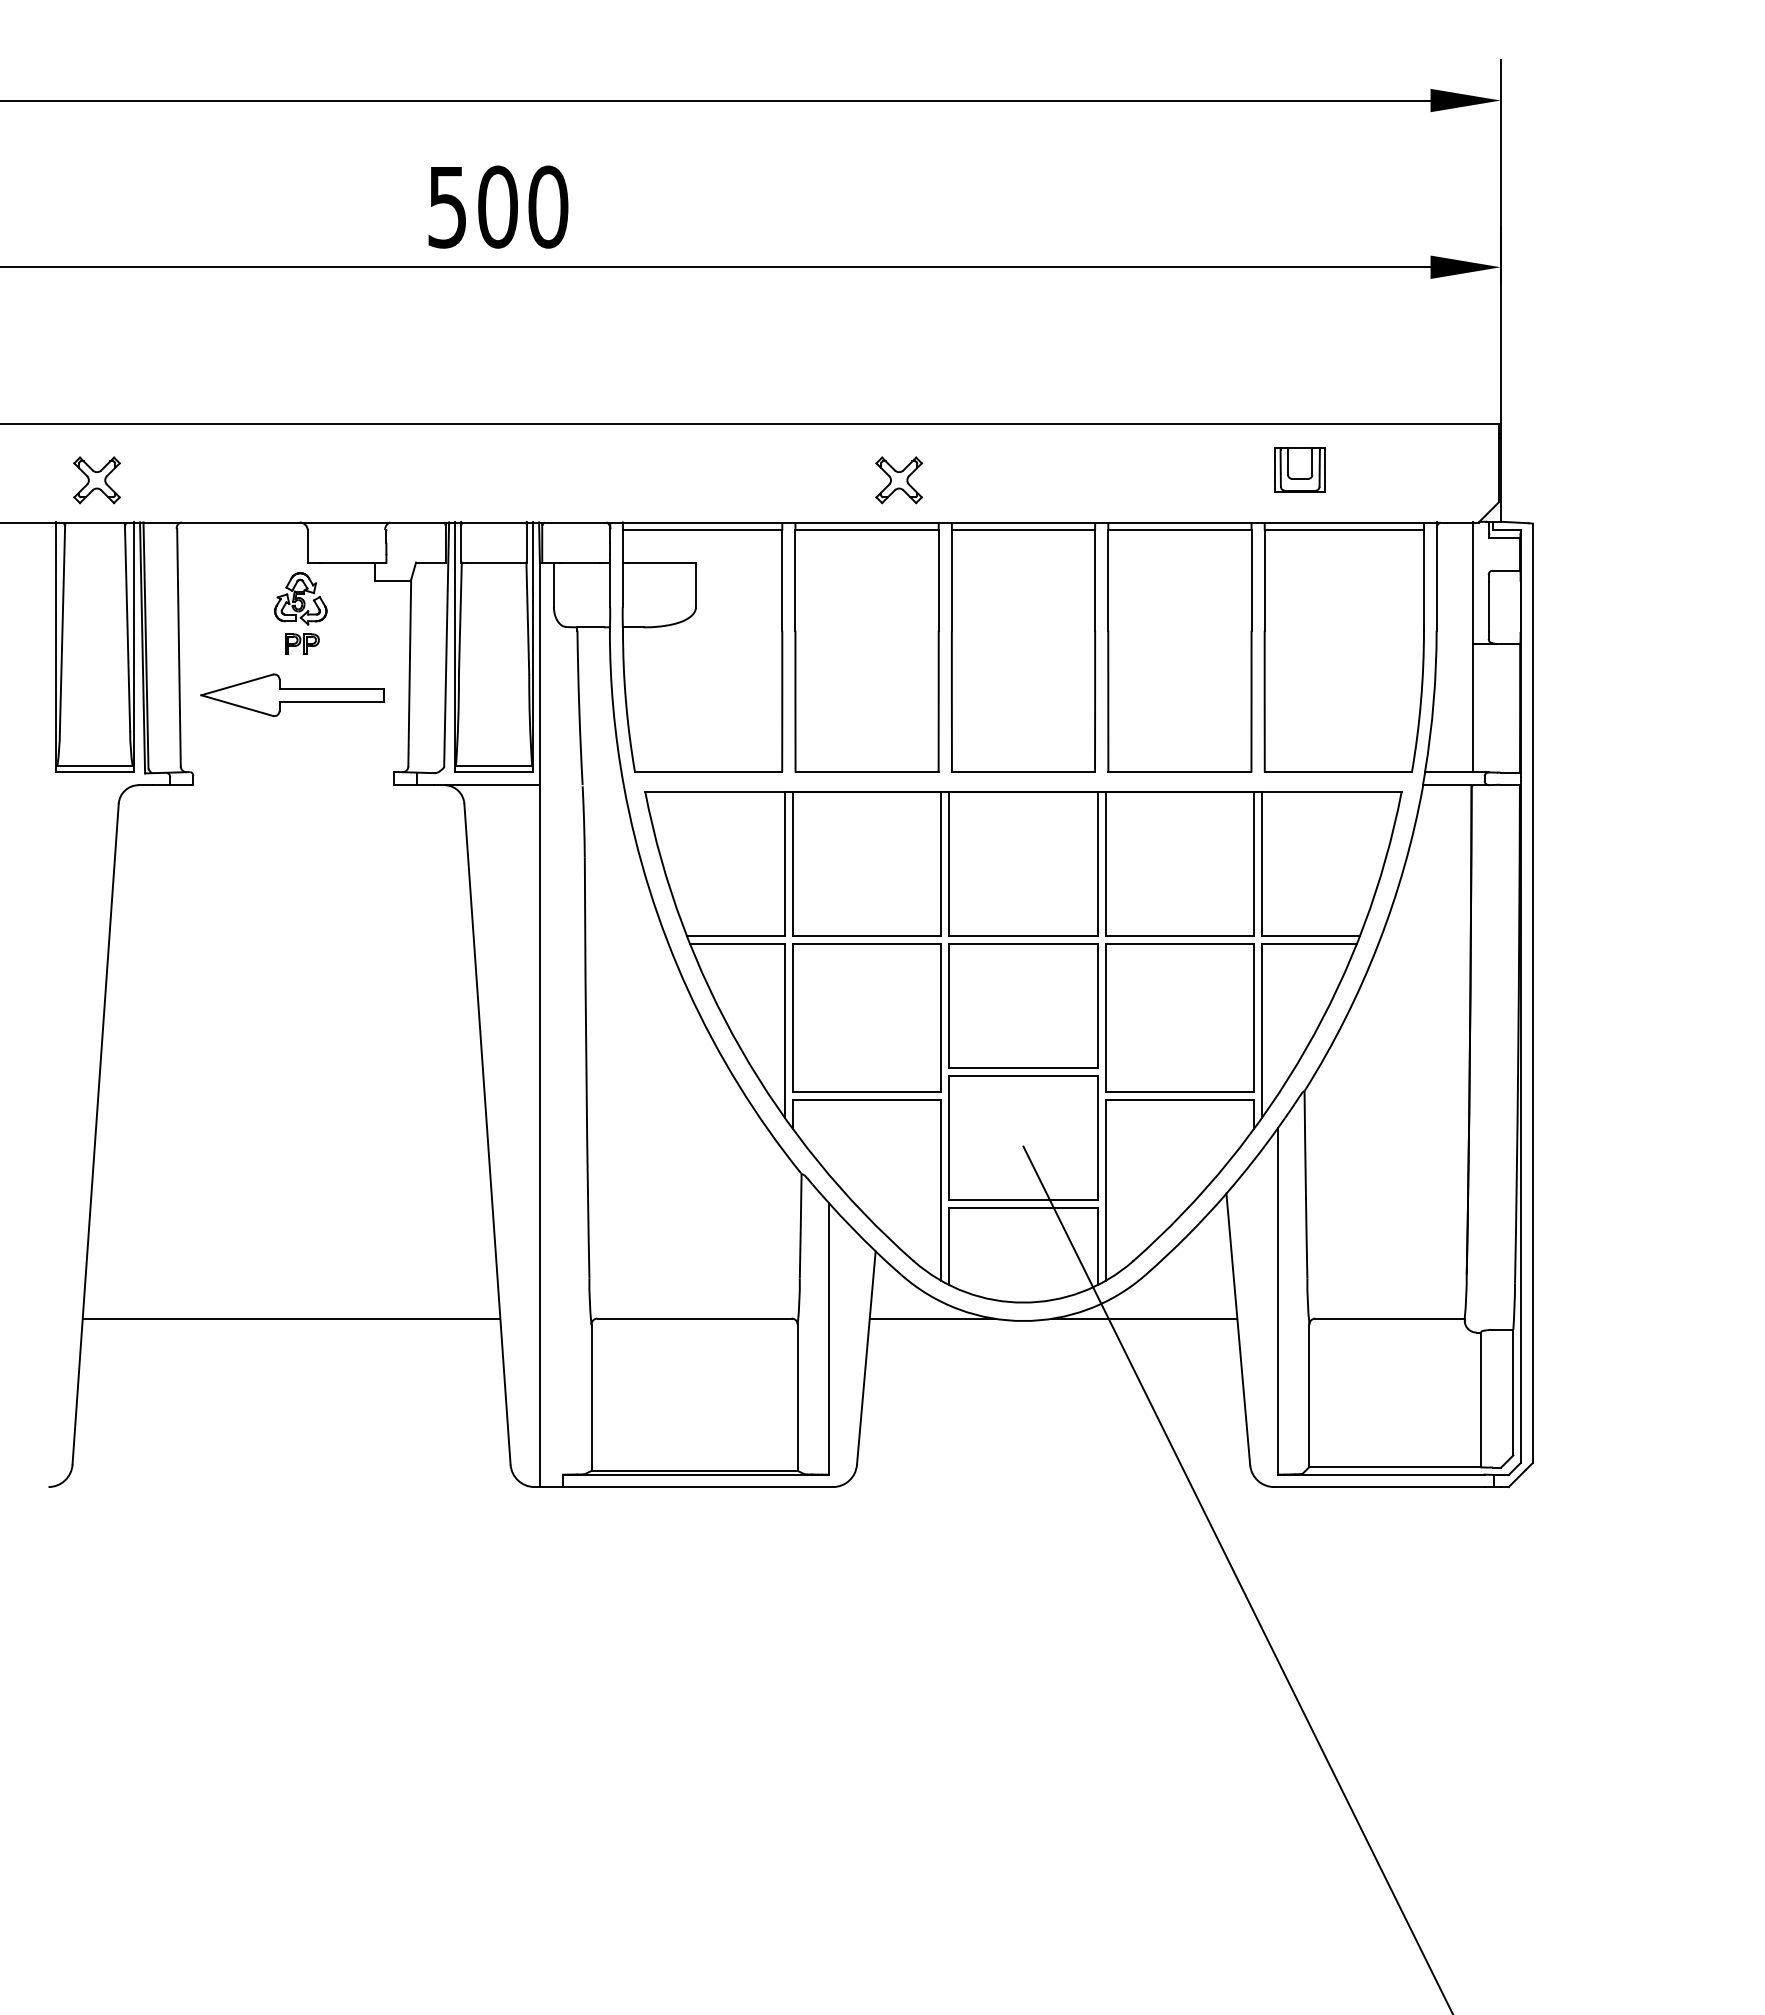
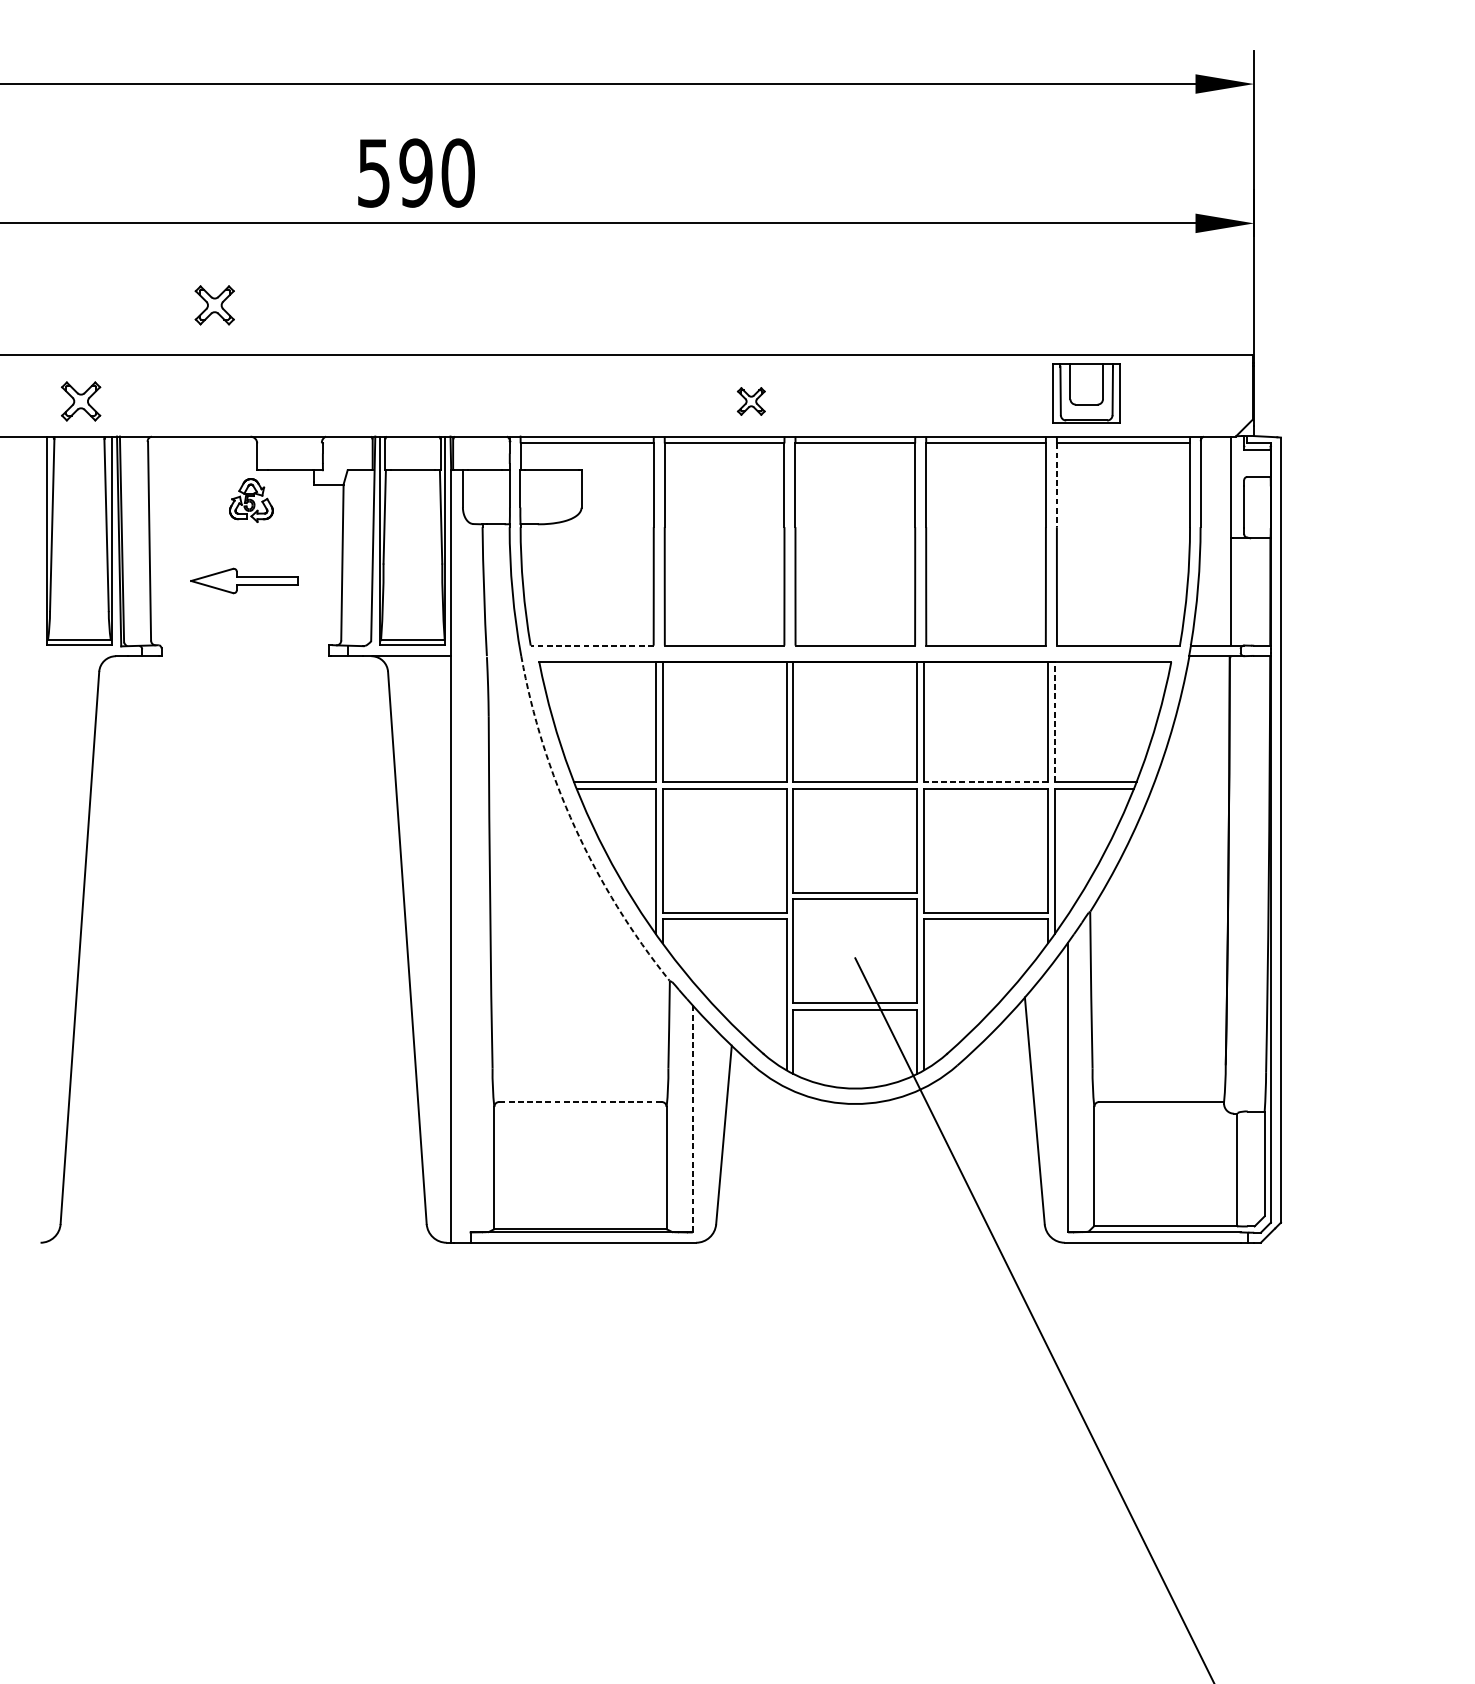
text: (497, 206) -> (415, 172), 500 -> 590
part: (256, 365) -> (214, 305), added
part: (1299, 469) -> (1085, 392), size x1.6
part: (898, 480) -> (750, 401), size x0.7
line: (1264, 581) -> (1056, 485), solid -> dashed
part: (302, 643) -> (252, 537), removed
part: (292, 694) -> (244, 580), size x0.7
line: (708, 772) -> (592, 645), solid -> dashed
line: (1262, 864) -> (1055, 722), solid -> dashed
line: (1179, 935) -> (985, 781), solid -> dashed
arc: (688, 990) -> (575, 827), solid -> dashed
line: (291, 1318) -> (243, 1101), removed
line: (694, 1318) -> (580, 1101), solid -> dashed
line: (932, 1318) -> (779, 1101), removed
line: (1144, 1318) -> (956, 1101), removed
line: (828, 1338) -> (692, 1118), solid -> dashed

